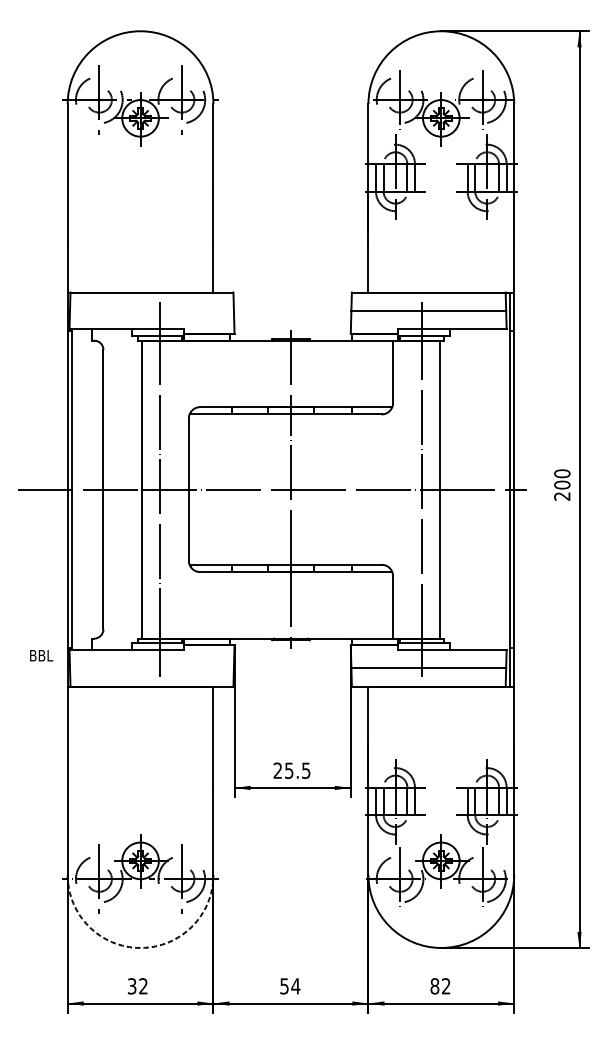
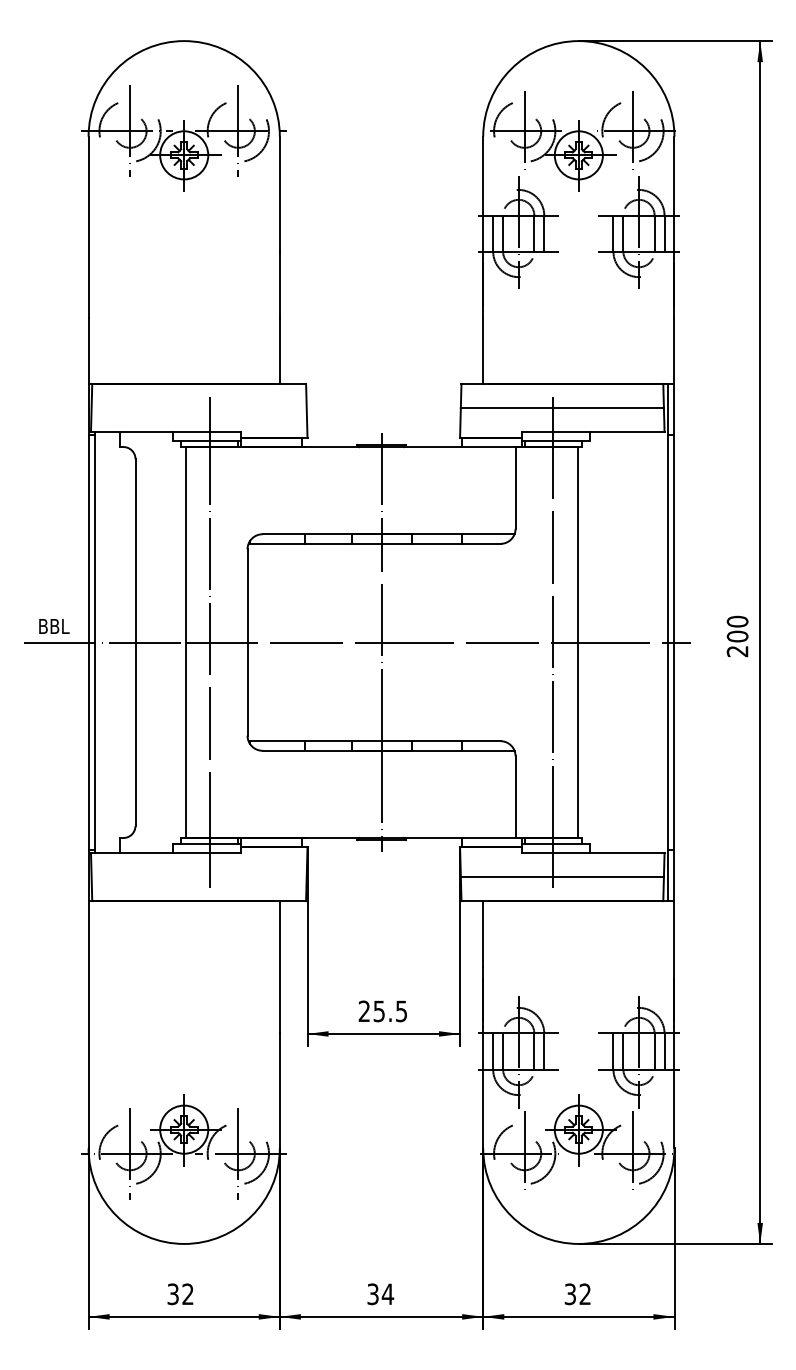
text: (41, 655) -> (54, 626), moved
arc: (140, 947) -> (184, 1243), dashed -> solid
text: (284, 985) -> (373, 1293), 54 -> 34
text: (434, 986) -> (570, 1294), 82 -> 32

